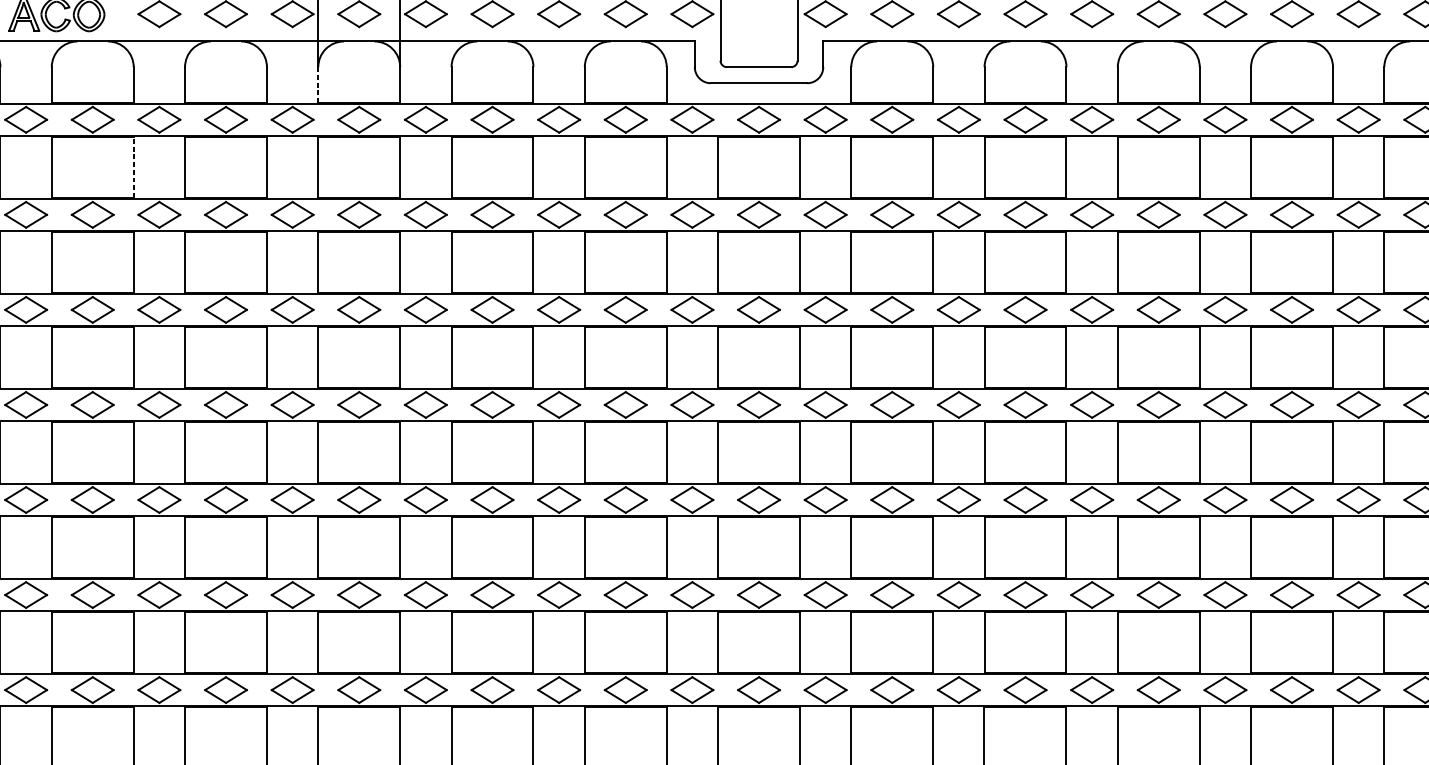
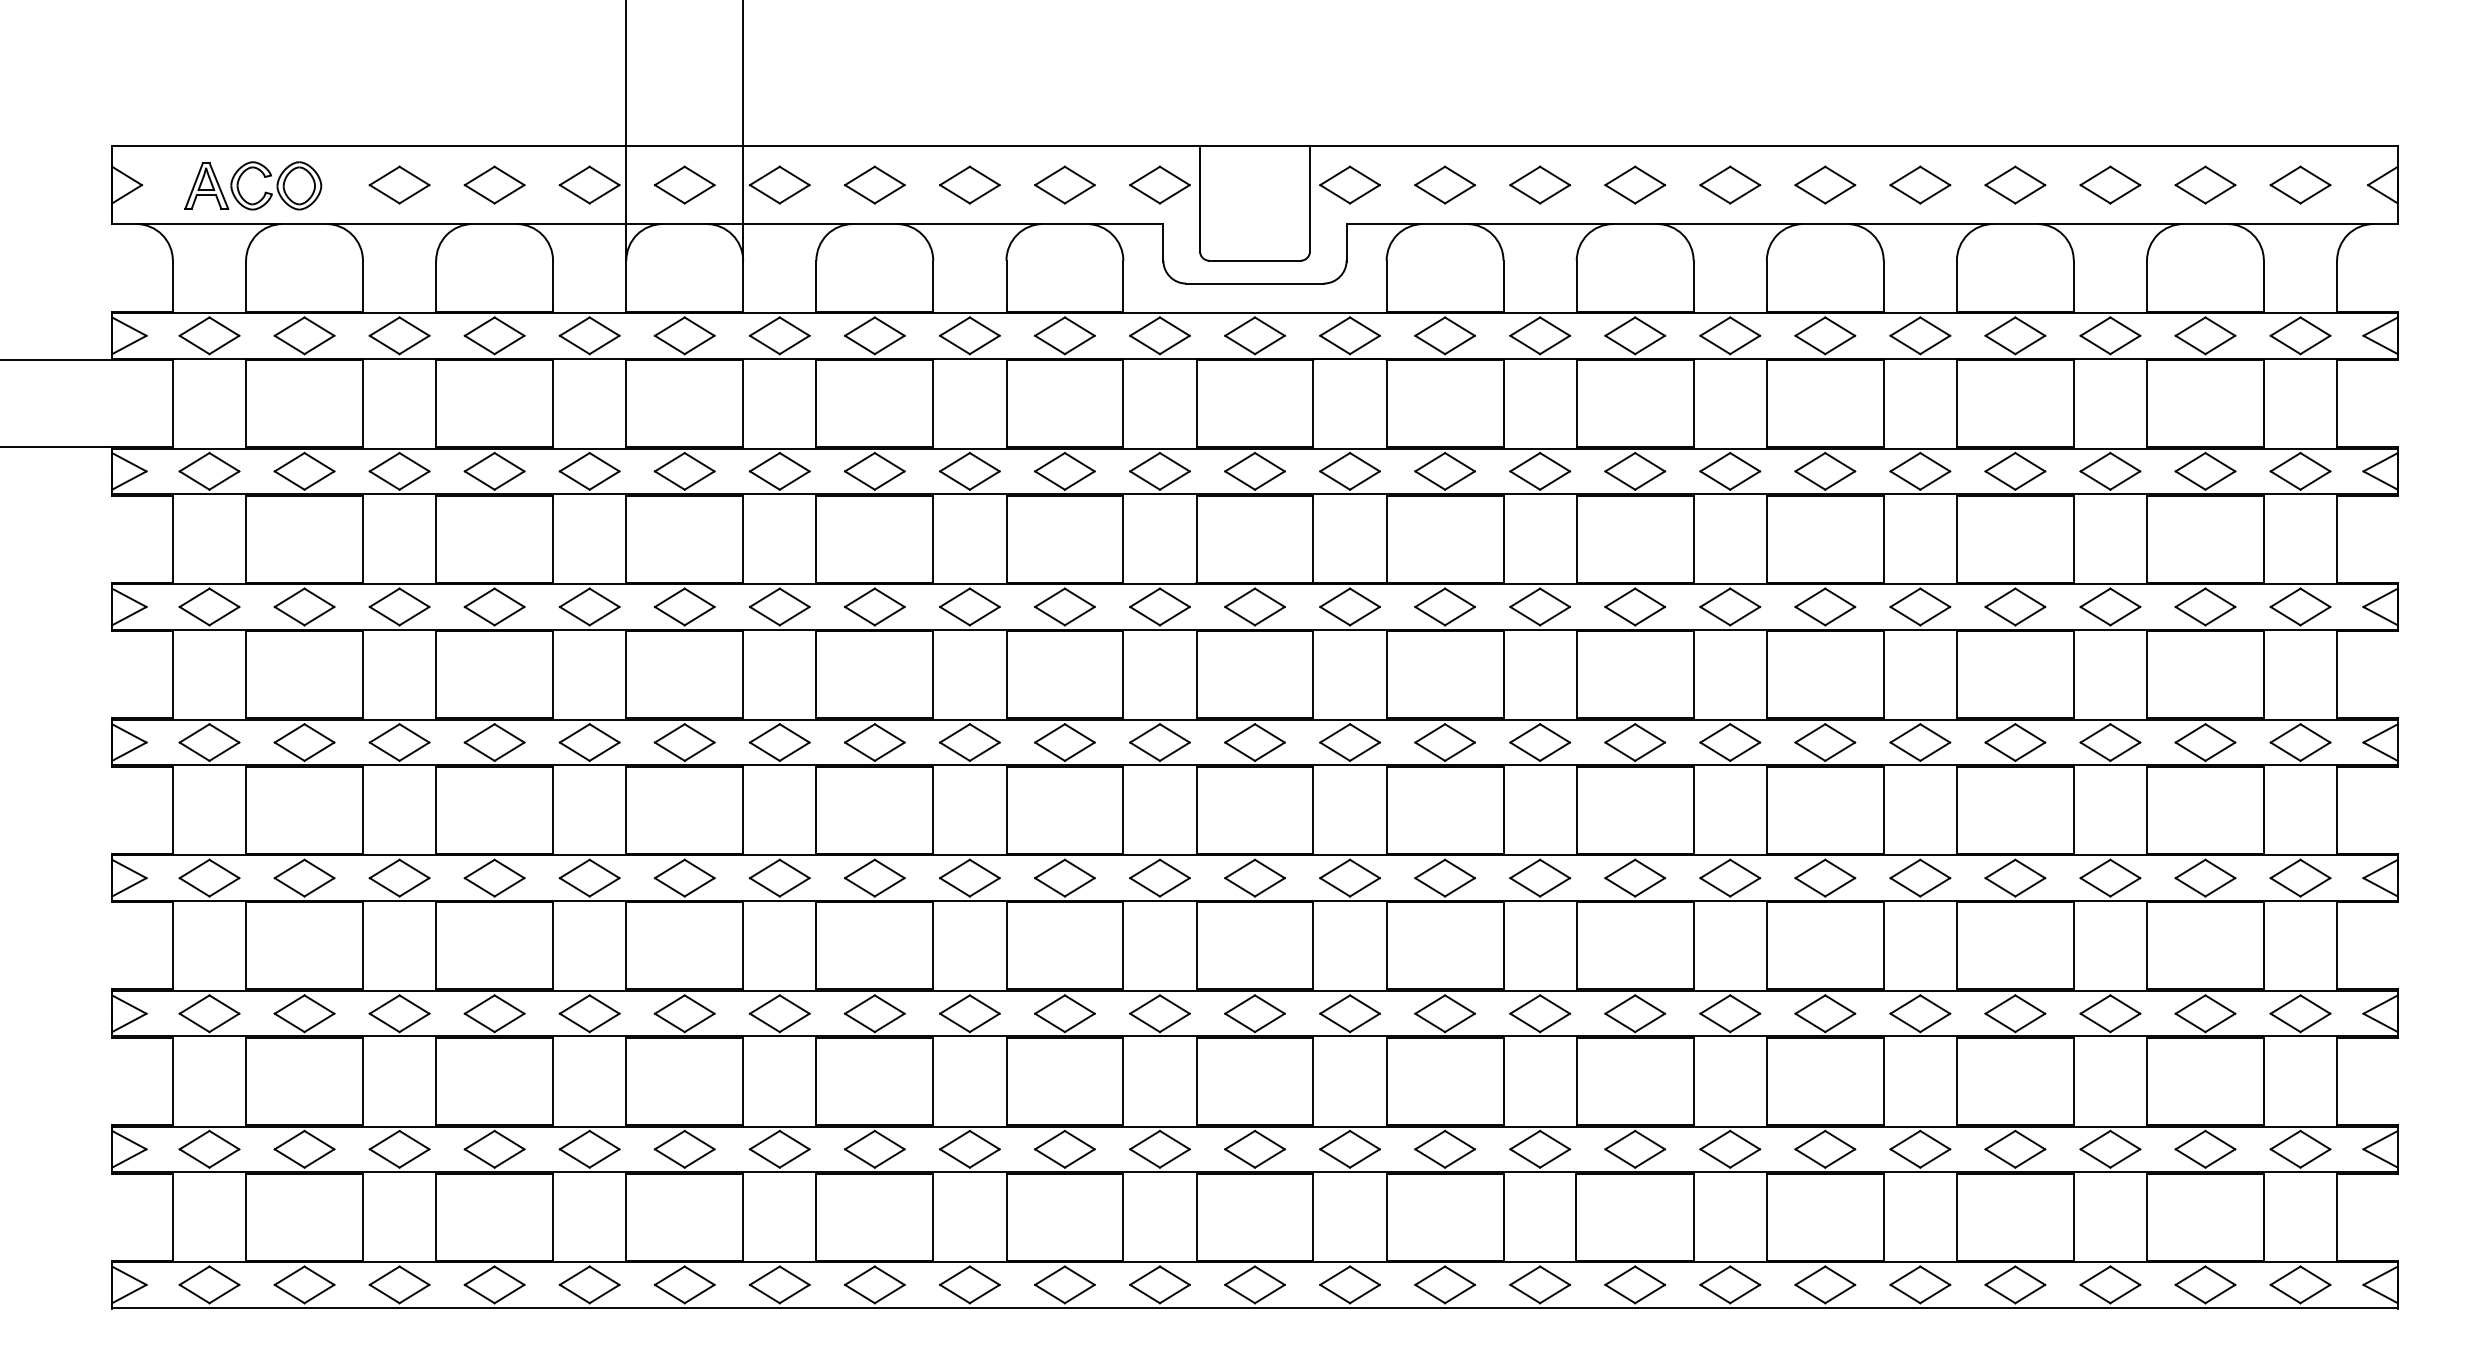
line: (318, 85) -> (626, 286), dashed -> solid
line: (133, 167) -> (362, 403), dashed -> solid

